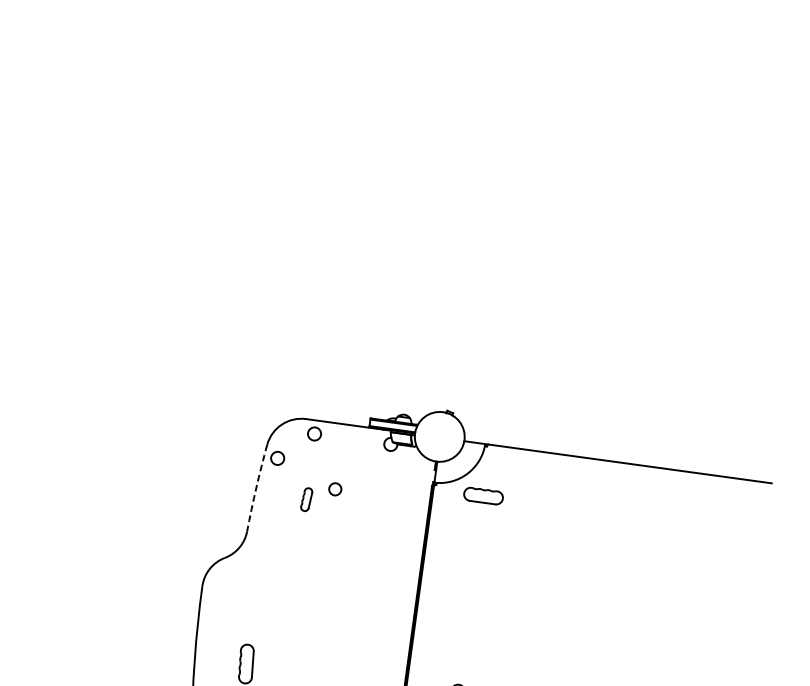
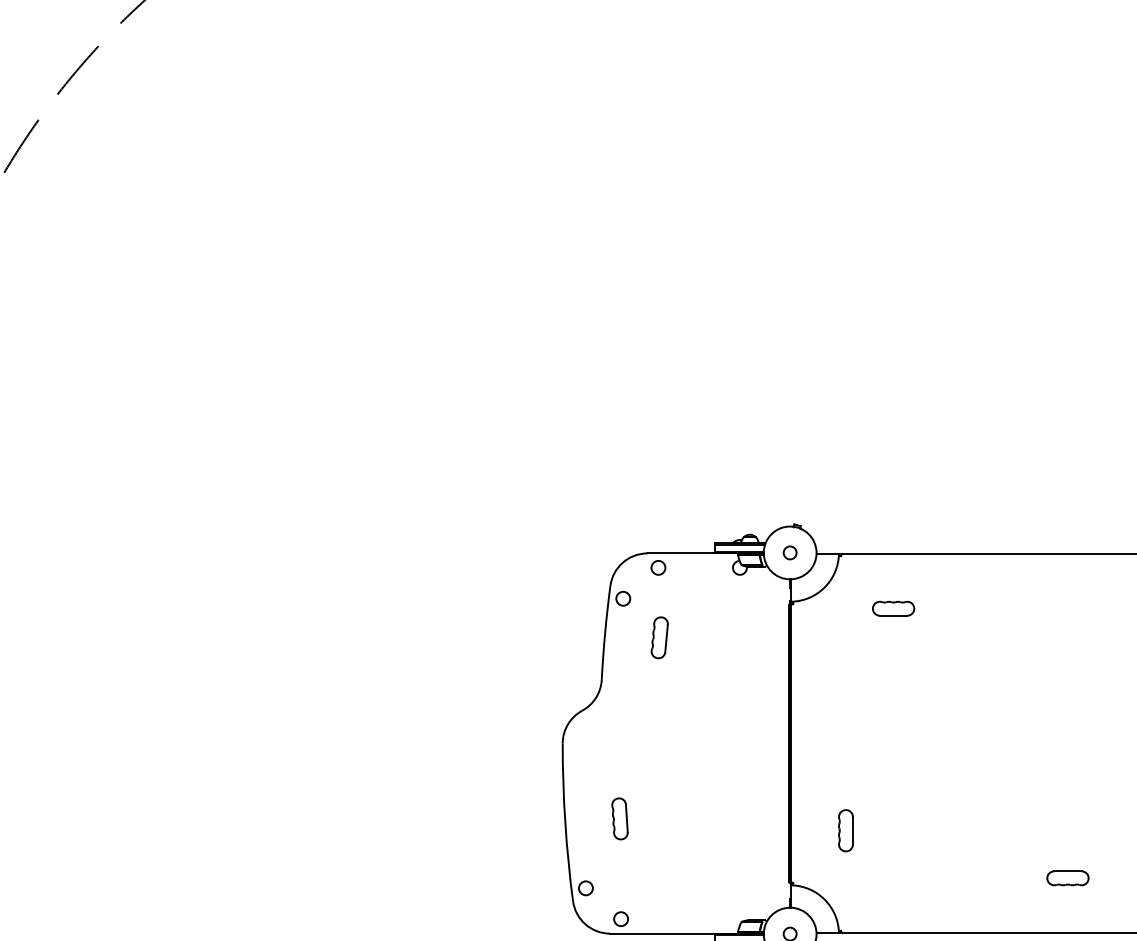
arc: (256, 487) -> (605, 632), dashed -> solid
circle: (334, 488) -> (789, 552), moved
part: (483, 495) -> (893, 608), moved
part: (306, 499) -> (659, 637), size x1.67

